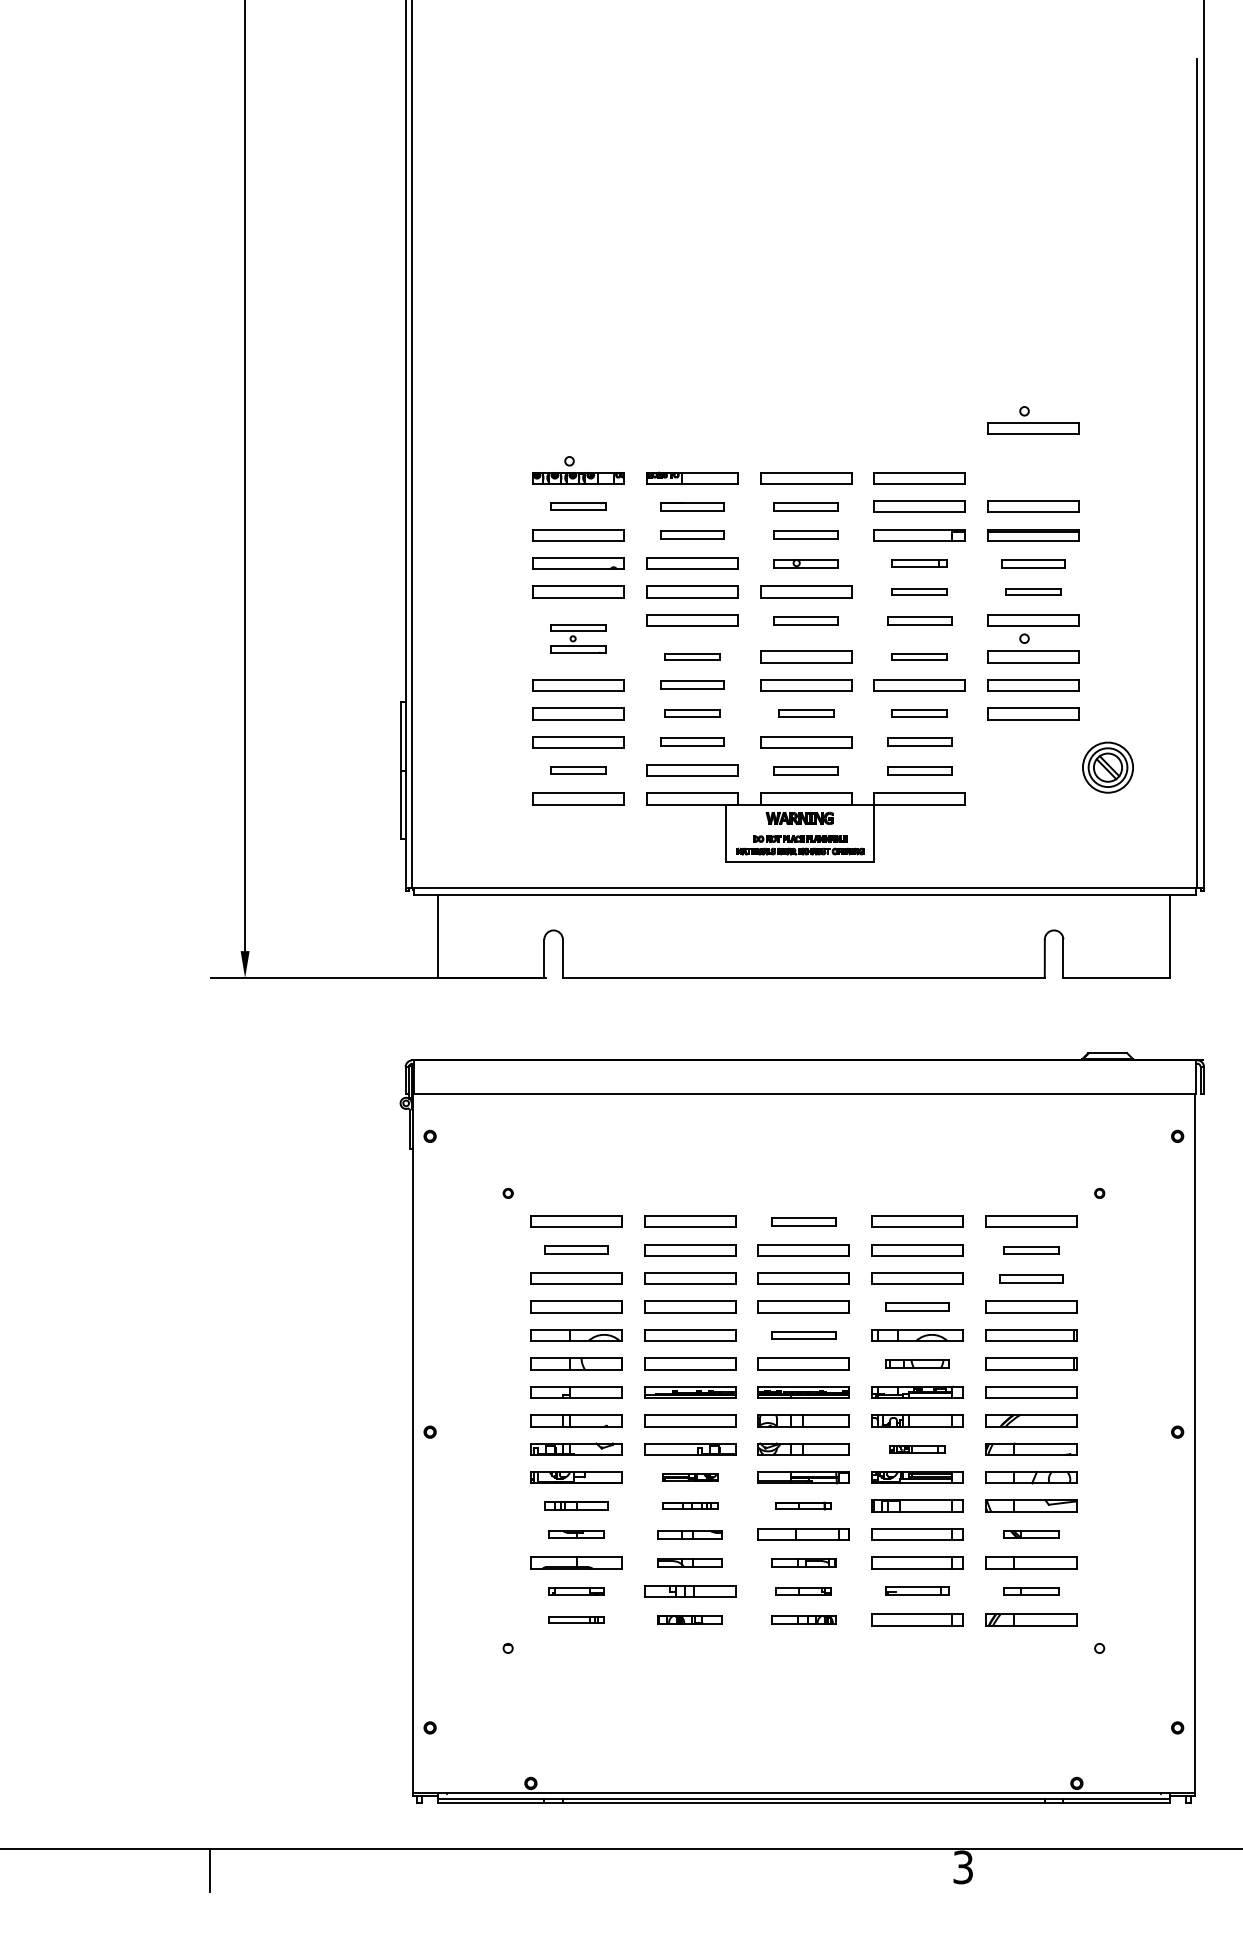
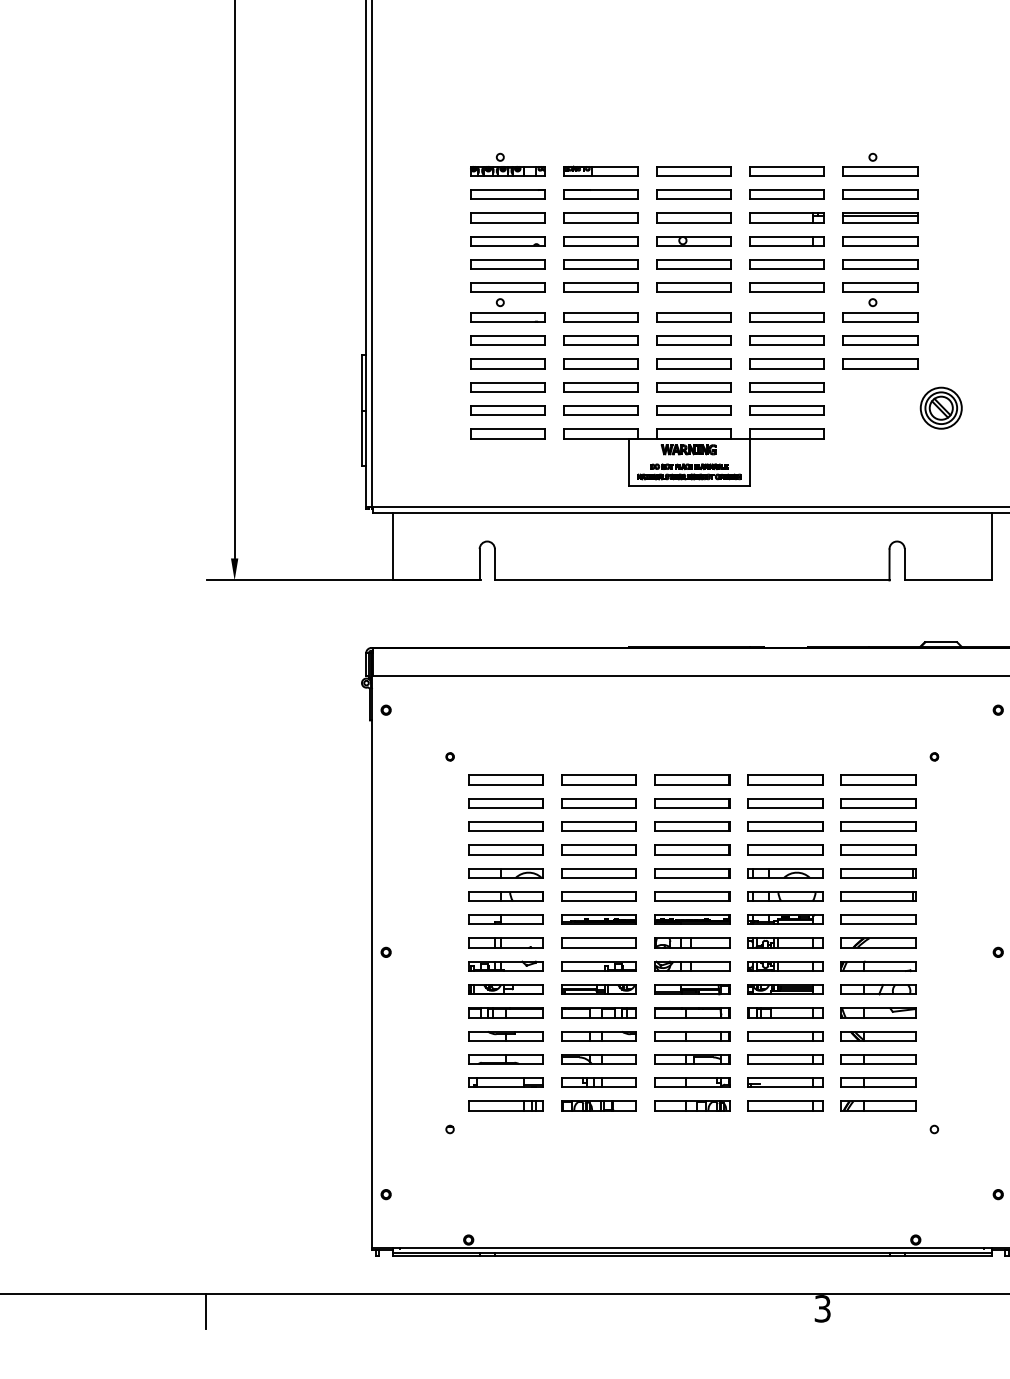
part: (1033, 420) -> (880, 164), moved
part: (578, 506) -> (507, 194), size x1.67
part: (692, 506) -> (601, 194), size x1.43
part: (806, 506) -> (694, 194), size x1.43
part: (692, 535) -> (601, 218), size x1.43
part: (806, 535) -> (694, 218), size x1.43
part: (806, 563) -> (694, 241), size x1.43
part: (919, 563) -> (786, 241), size x1.67
part: (1033, 563) -> (880, 241), size x1.43
part: (919, 591) -> (786, 263), size x1.67
part: (1033, 591) -> (880, 263), size x1.67
part: (806, 620) -> (694, 287), size x1.43
part: (919, 620) -> (786, 287), size x1.43
part: (578, 638) -> (507, 302), size x1.67
part: (692, 656) -> (601, 317), size x1.67
part: (919, 656) -> (786, 317), size x1.67
part: (692, 685) -> (601, 340), size x1.43
part: (692, 713) -> (601, 363), size x1.67
part: (806, 713) -> (694, 363), size x1.67
part: (919, 713) -> (786, 363), size x1.67
part: (692, 742) -> (601, 387), size x1.43
part: (919, 742) -> (786, 387), size x1.43
part: (578, 770) -> (507, 410), size x1.67
part: (806, 770) -> (694, 410), size x1.43
part: (919, 770) -> (786, 410), size x1.43
part: (803, 1221) -> (691, 779), size x1.43
part: (576, 1250) -> (506, 803), size x1.43
part: (1031, 1250) -> (878, 803), size x1.67
part: (1031, 1278) -> (878, 826), size x1.43
part: (917, 1306) -> (785, 849), size x1.43
part: (803, 1335) -> (691, 873), size x1.43
part: (917, 1363) -> (785, 896), size x1.43
part: (917, 1449) -> (785, 966), size x1.67
part: (690, 1477) -> (599, 989), size x1.67
part: (576, 1505) -> (506, 1012), size x1.43
part: (690, 1505) -> (599, 1012), size x1.67
part: (803, 1505) -> (691, 1012), size x1.67
part: (576, 1534) -> (506, 1036), size x1.67
part: (690, 1534) -> (599, 1036), size x1.43
part: (1031, 1534) -> (878, 1036), size x1.67
part: (690, 1562) -> (599, 1059), size x1.43
part: (803, 1562) -> (691, 1059), size x1.43
part: (576, 1591) -> (506, 1082), size x1.67
part: (803, 1591) -> (691, 1082), size x1.67
part: (917, 1591) -> (785, 1082), size x1.43
part: (1031, 1591) -> (878, 1082), size x1.67
part: (576, 1619) -> (506, 1105), size x1.67
part: (690, 1619) -> (599, 1105), size x1.43
part: (803, 1619) -> (691, 1105), size x1.43

